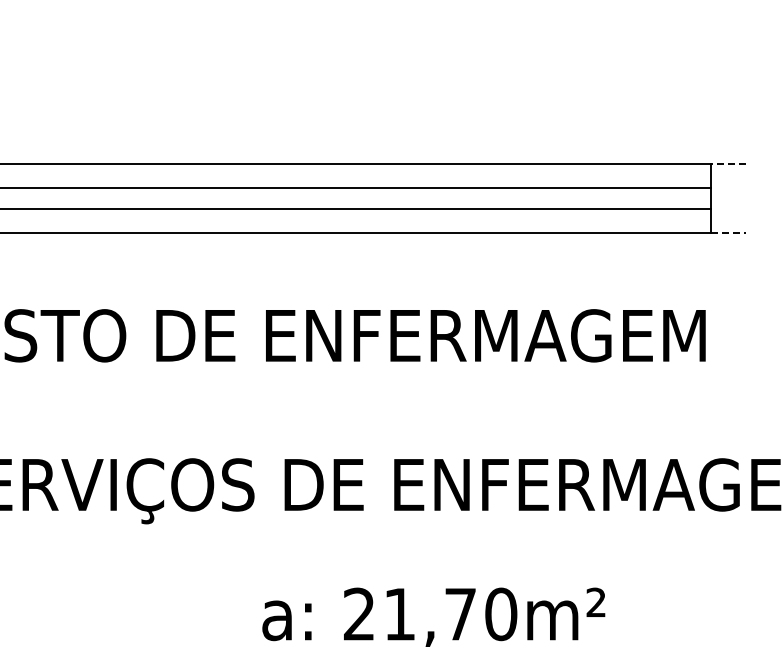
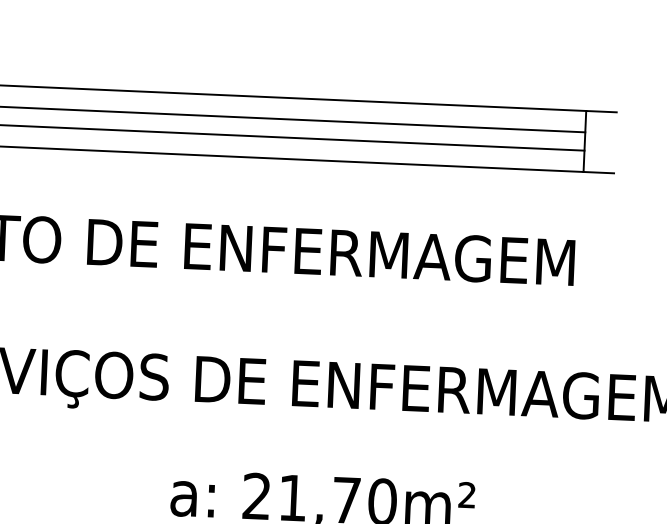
line: (728, 163) -> (601, 111), dashed -> solid
line: (729, 232) -> (599, 172), dashed -> solid

